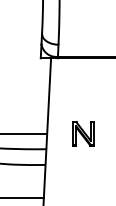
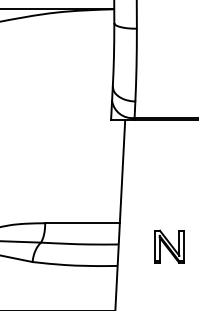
part: (83, 133) -> (169, 246), moved

